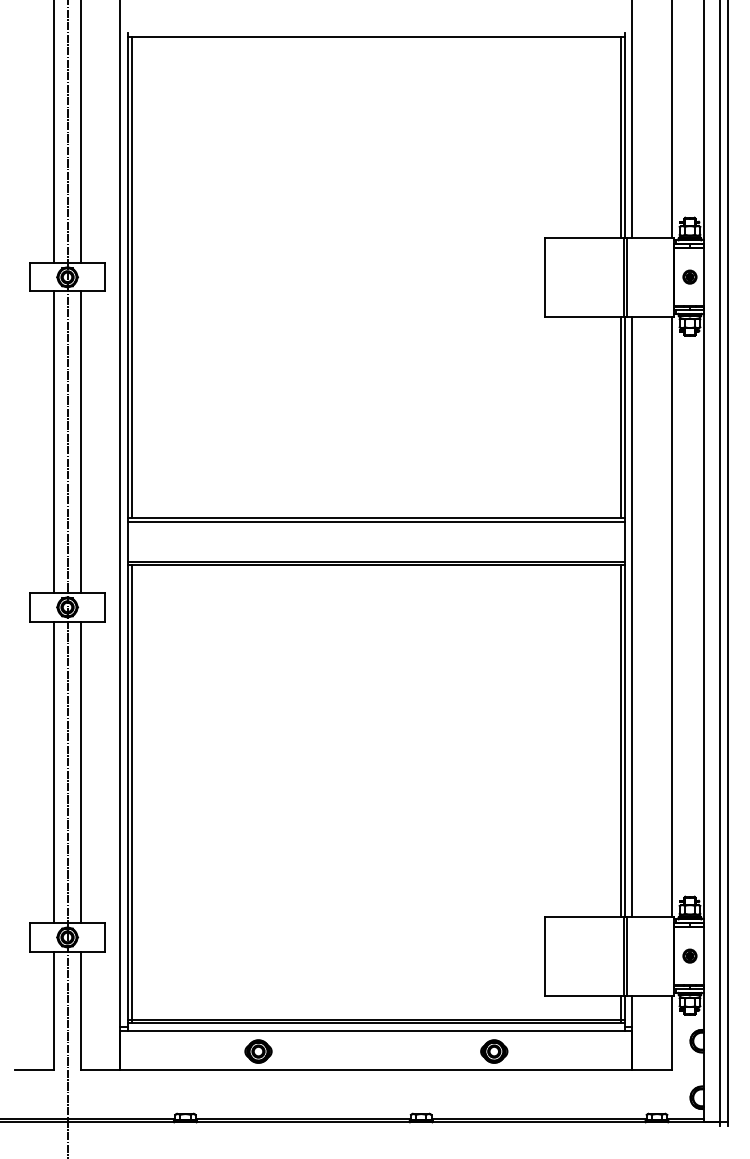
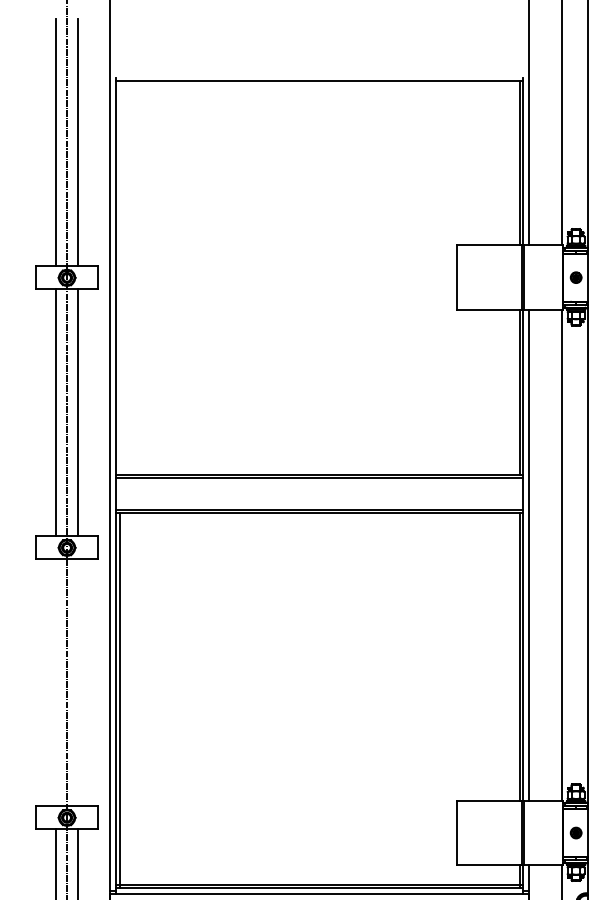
line: (131, 277) -> (119, 277), removed
line: (54, 772) -> (56, 682), removed
line: (80, 772) -> (77, 682), removed

